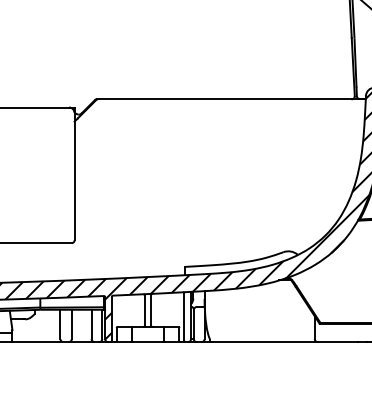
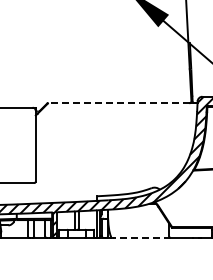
line: (225, 99) -> (119, 103), solid -> dashed
line: (264, 342) -> (141, 238), solid -> dashed

